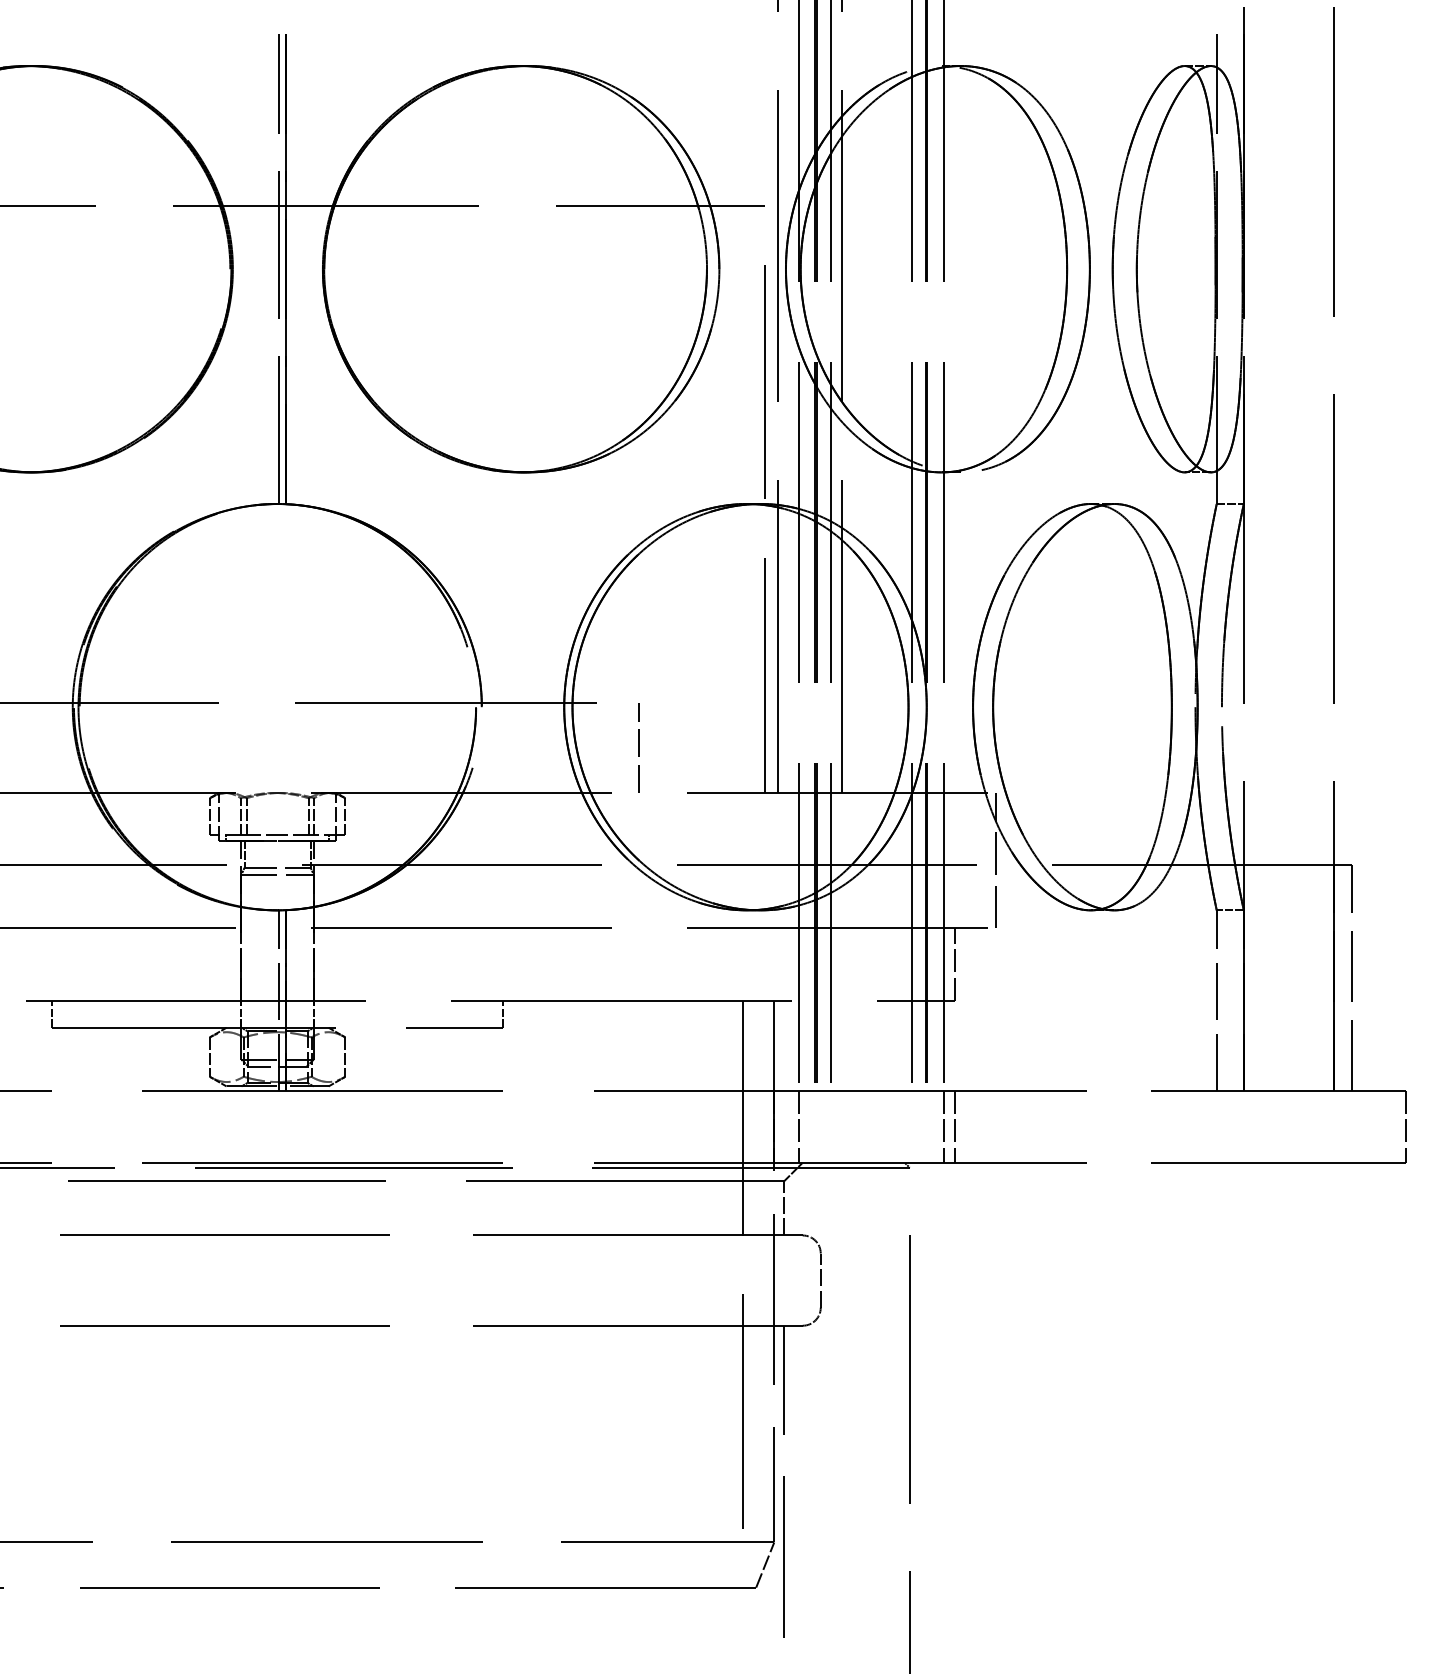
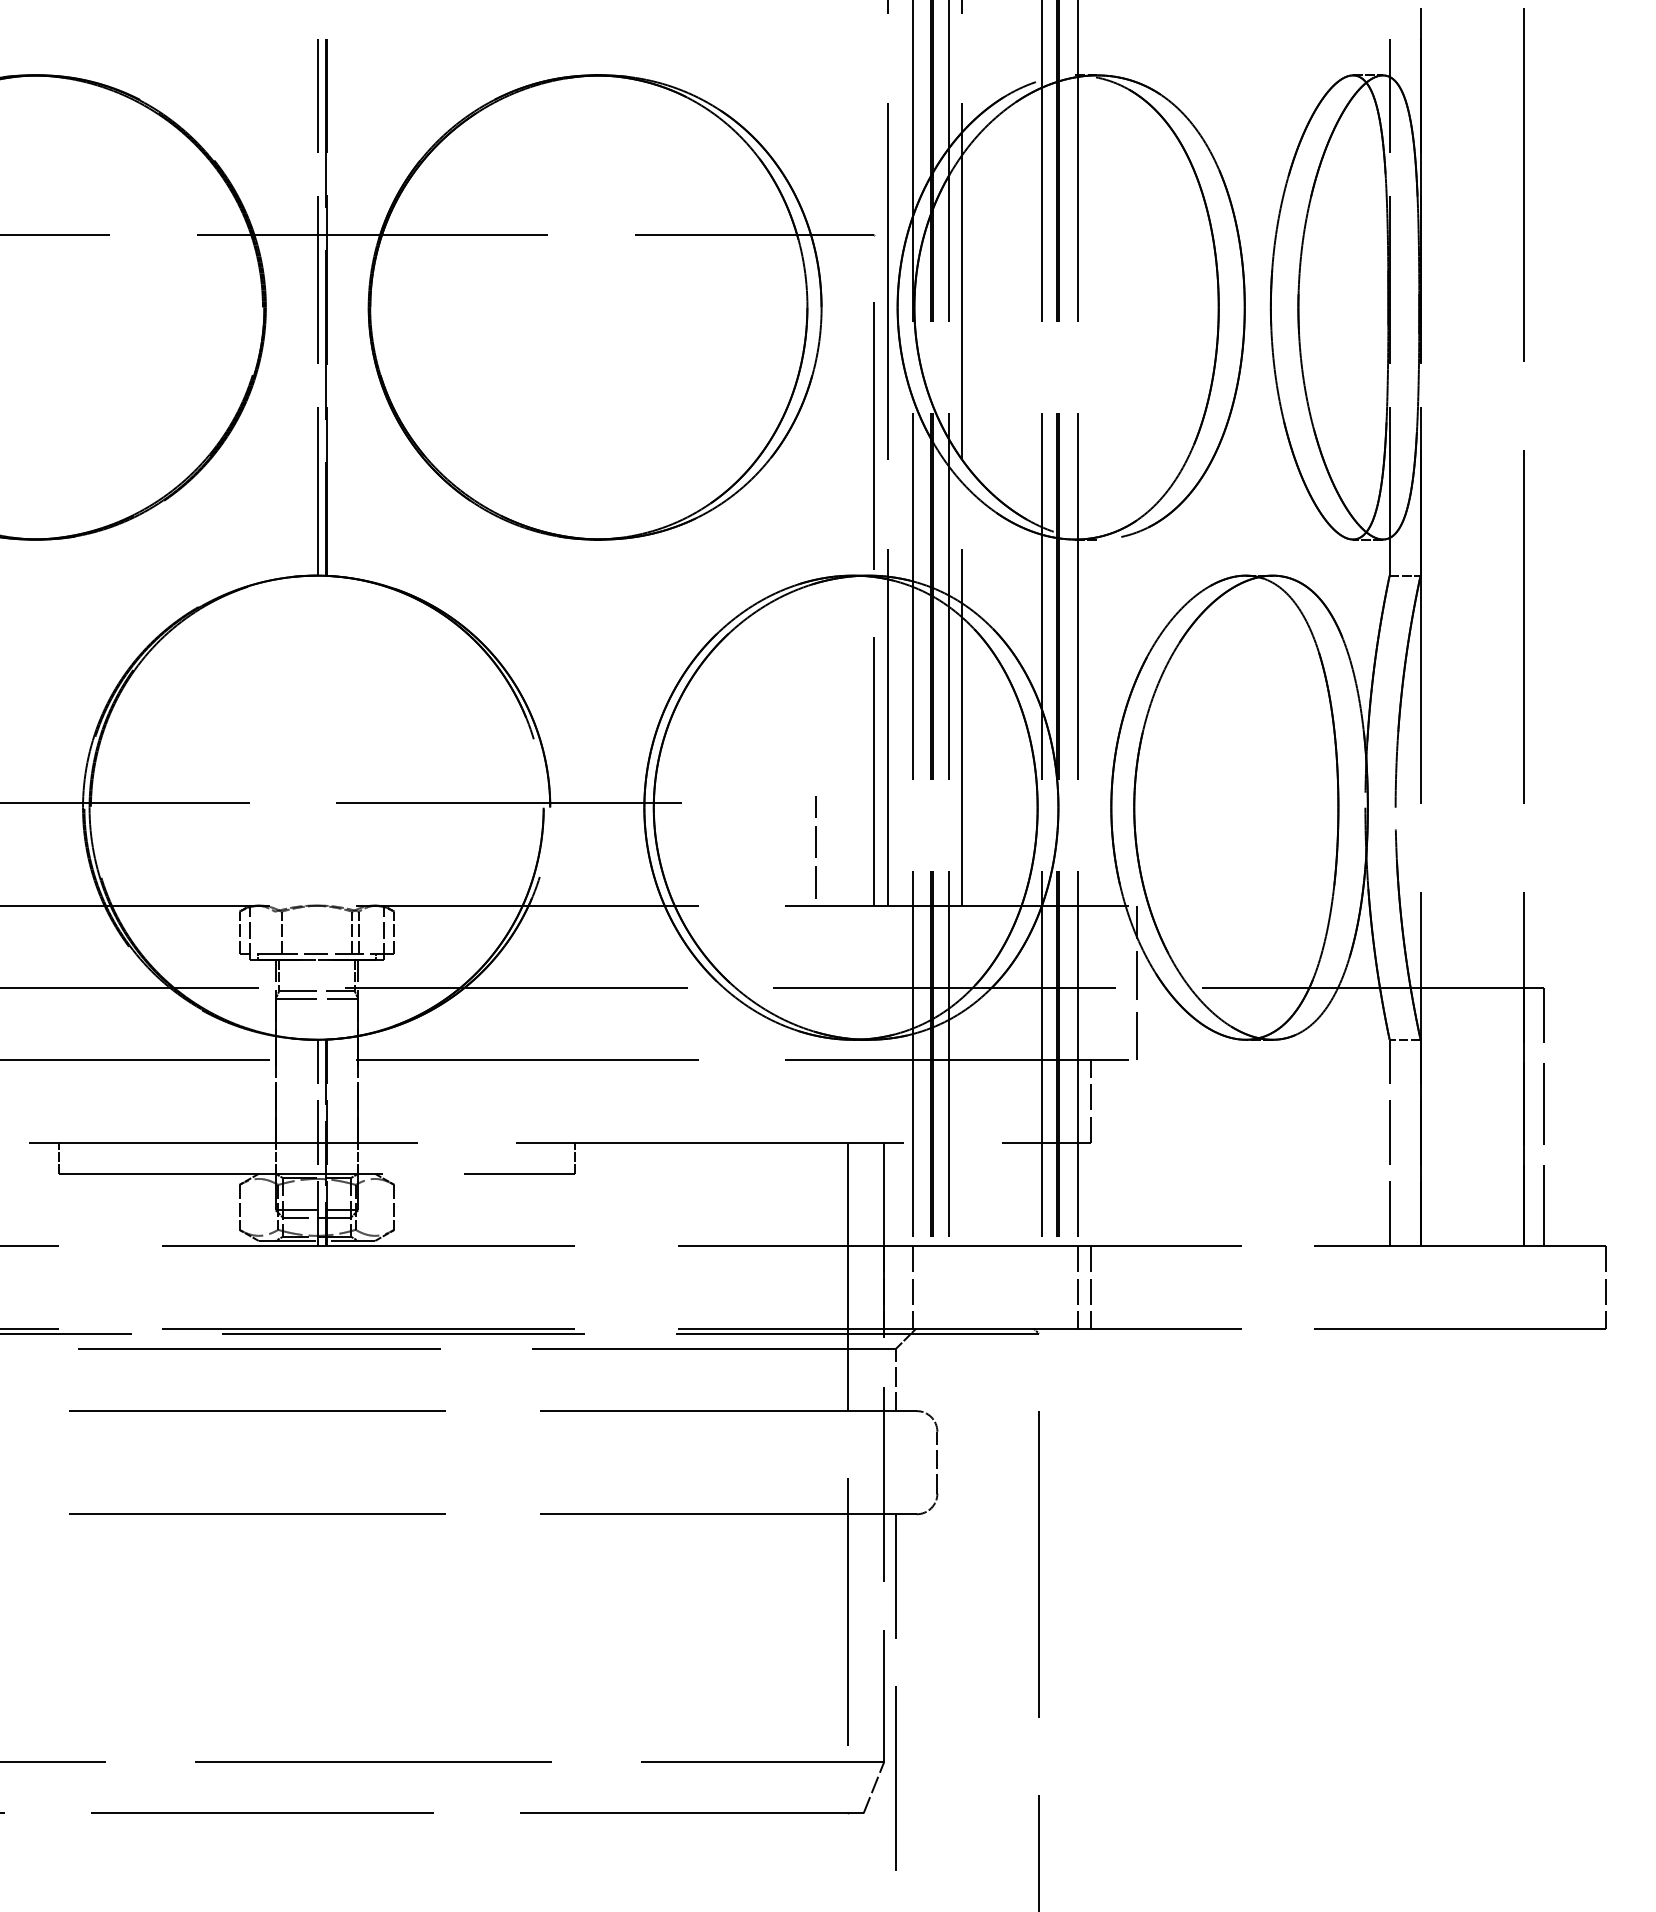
line: (638, 748) -> (815, 847), moved
line: (241, 816) -> (275, 932), removed

